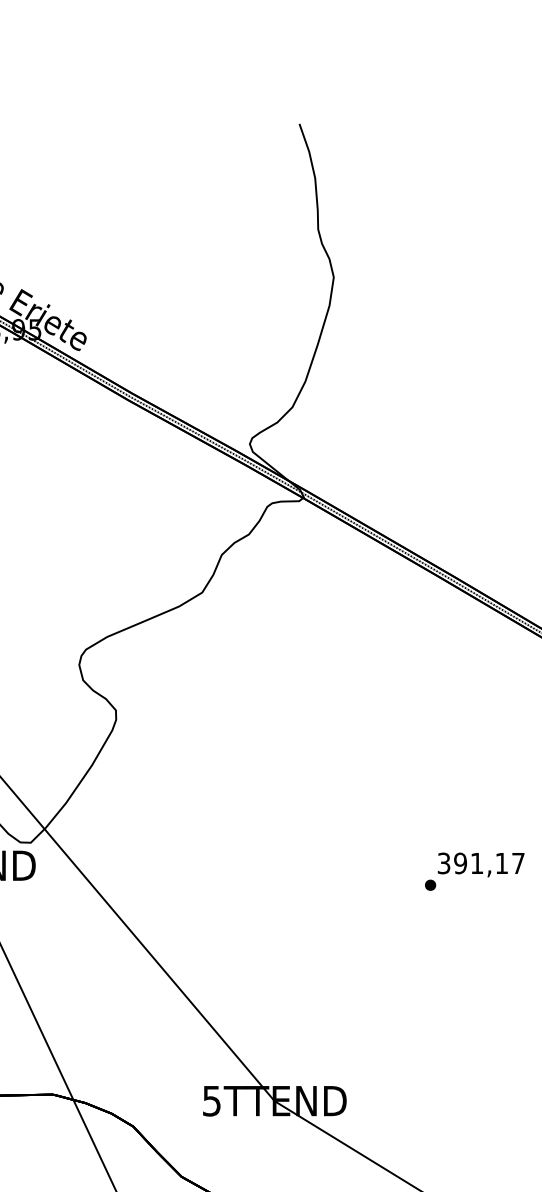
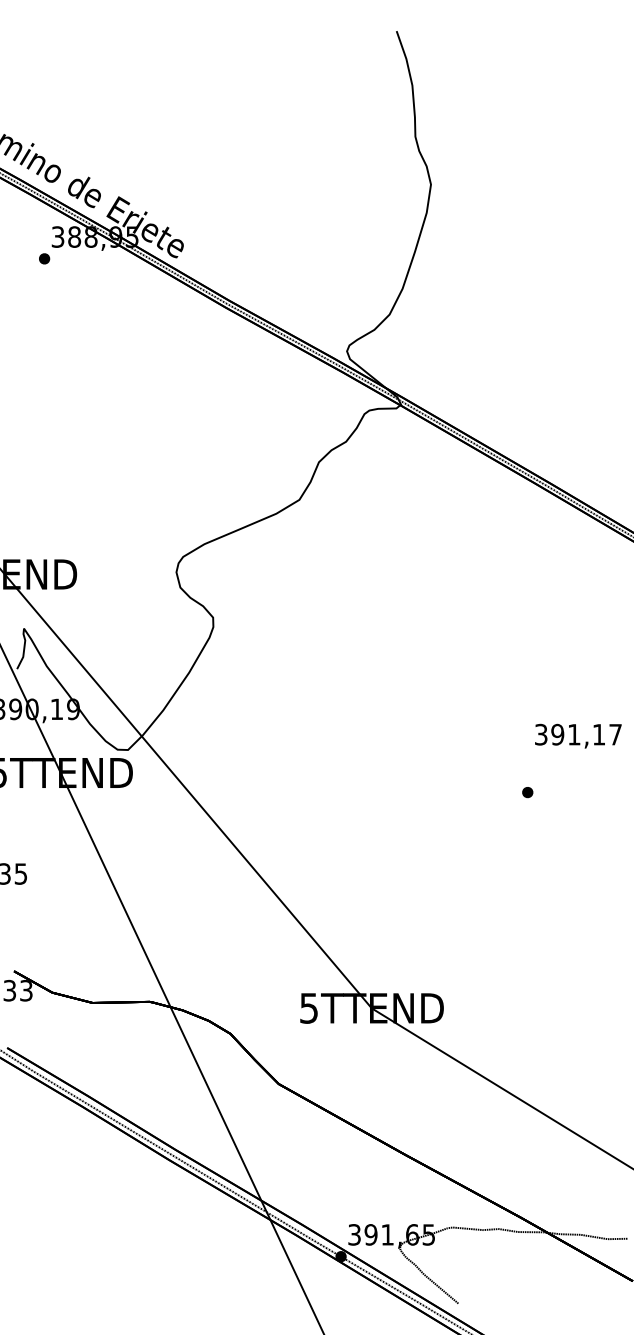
text: (481, 864) -> (578, 735), moved

